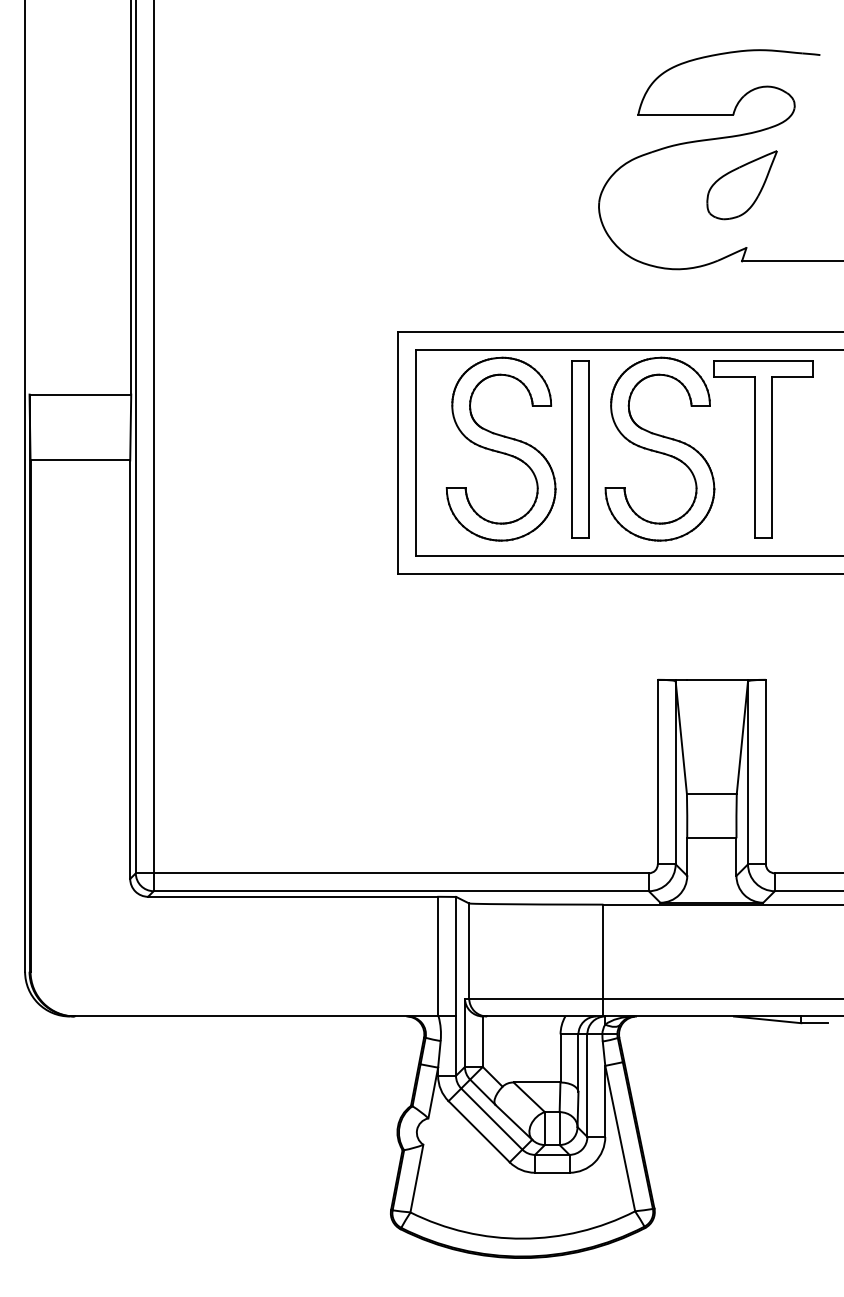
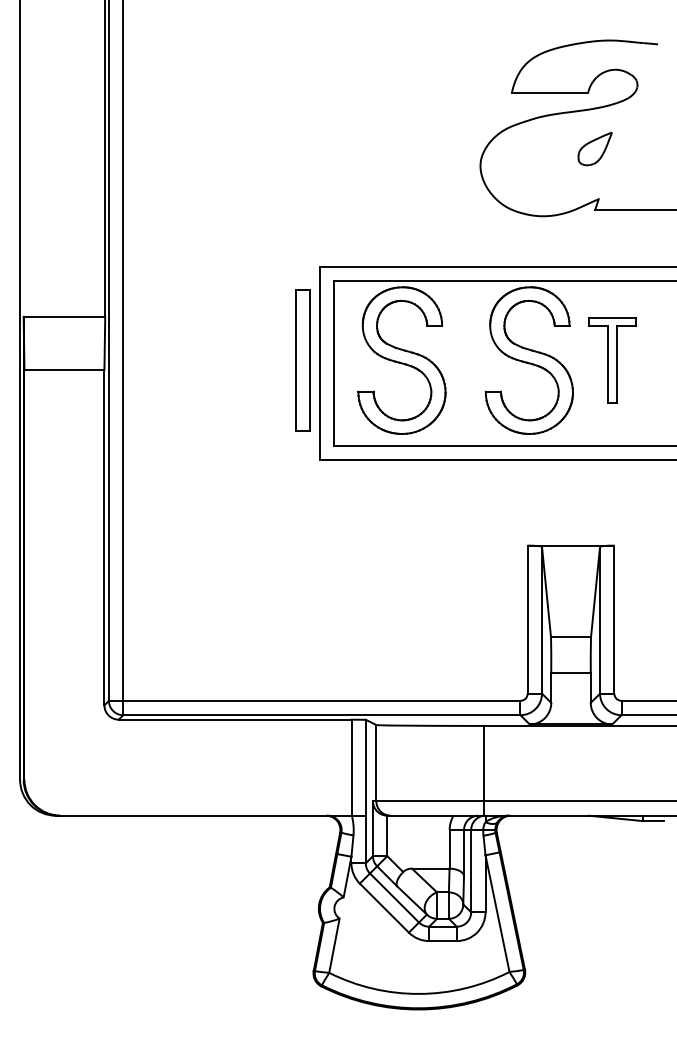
part: (741, 185) -> (594, 149), size x0.6
part: (580, 449) -> (302, 360), moved
part: (763, 449) -> (612, 360), size x0.6

